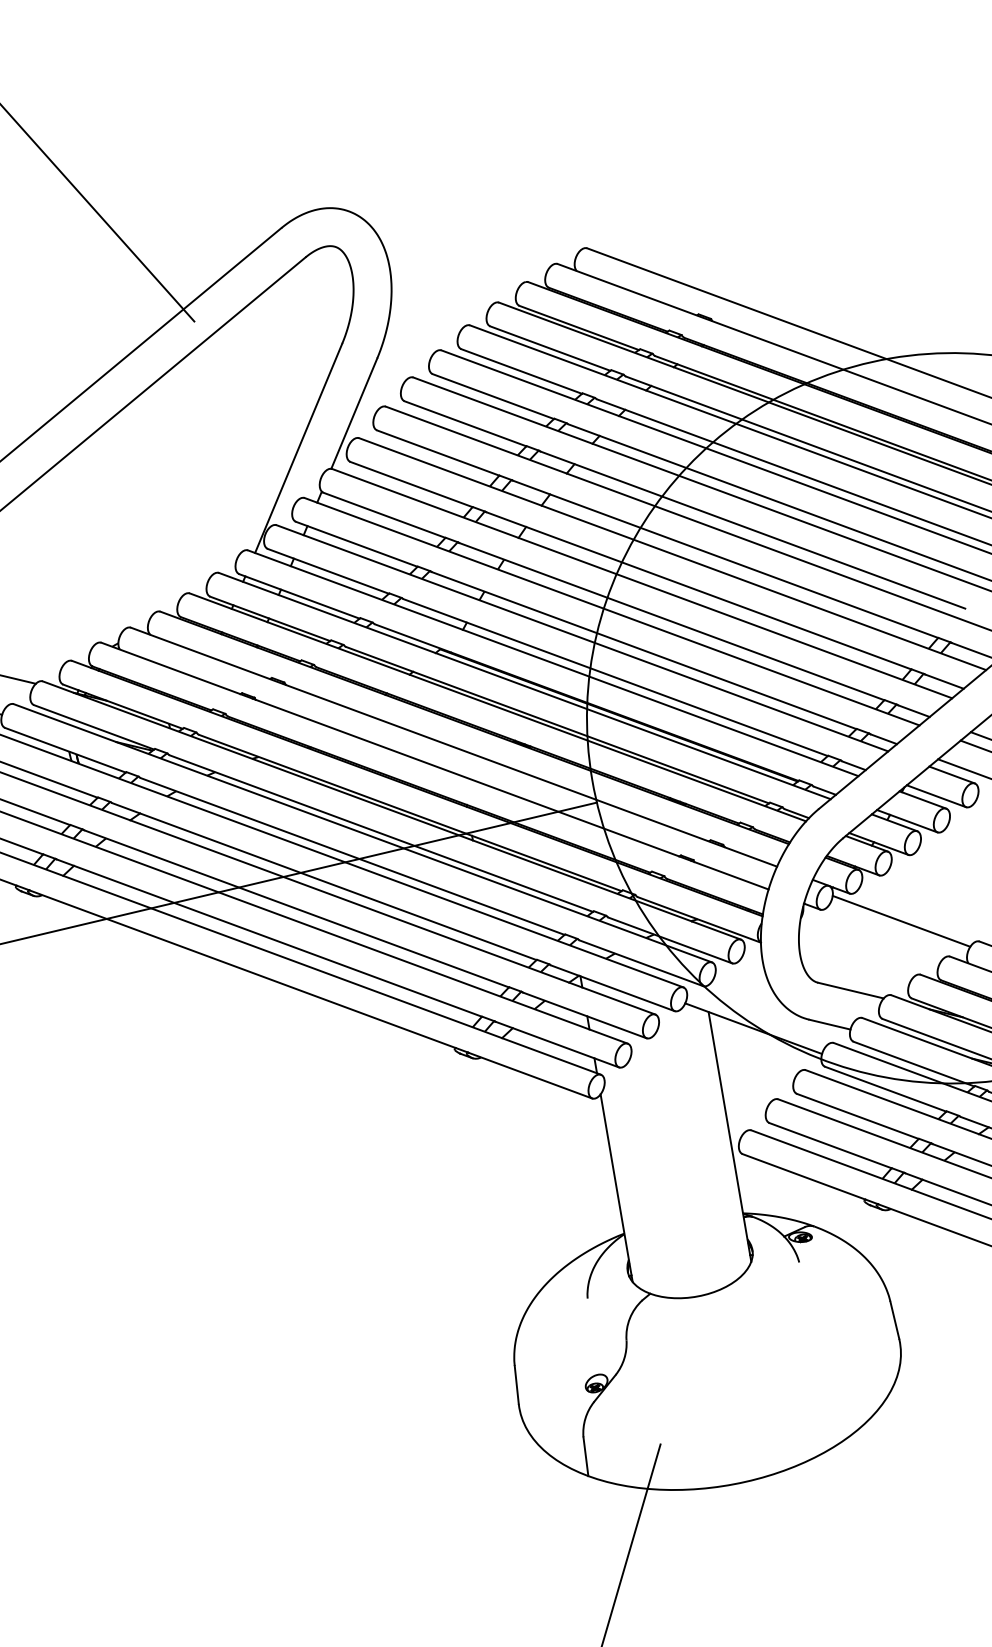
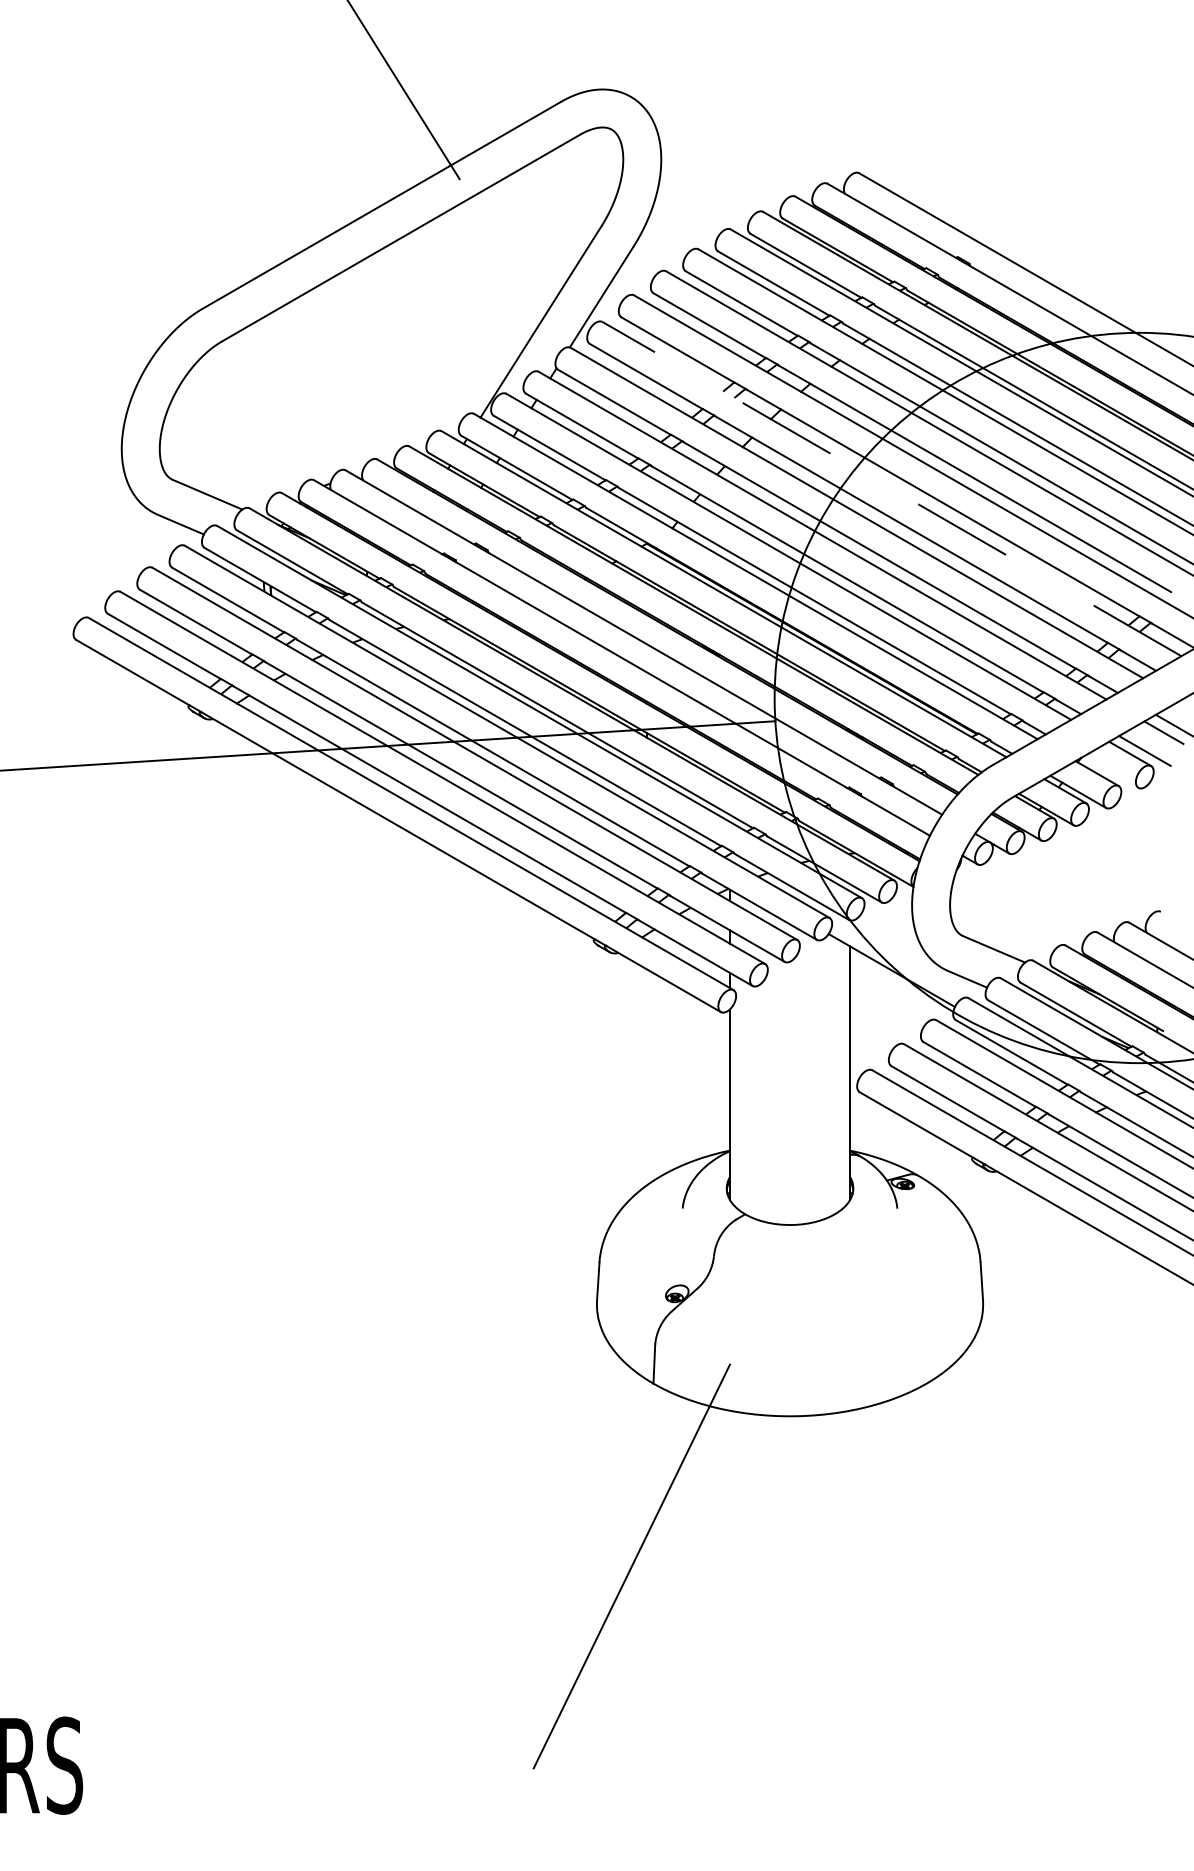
line: (672, 553) -> (891, 488), solid -> dashed
line: (935, 795) -> (1110, 771), removed
line: (901, 921) -> (1055, 889), removed

